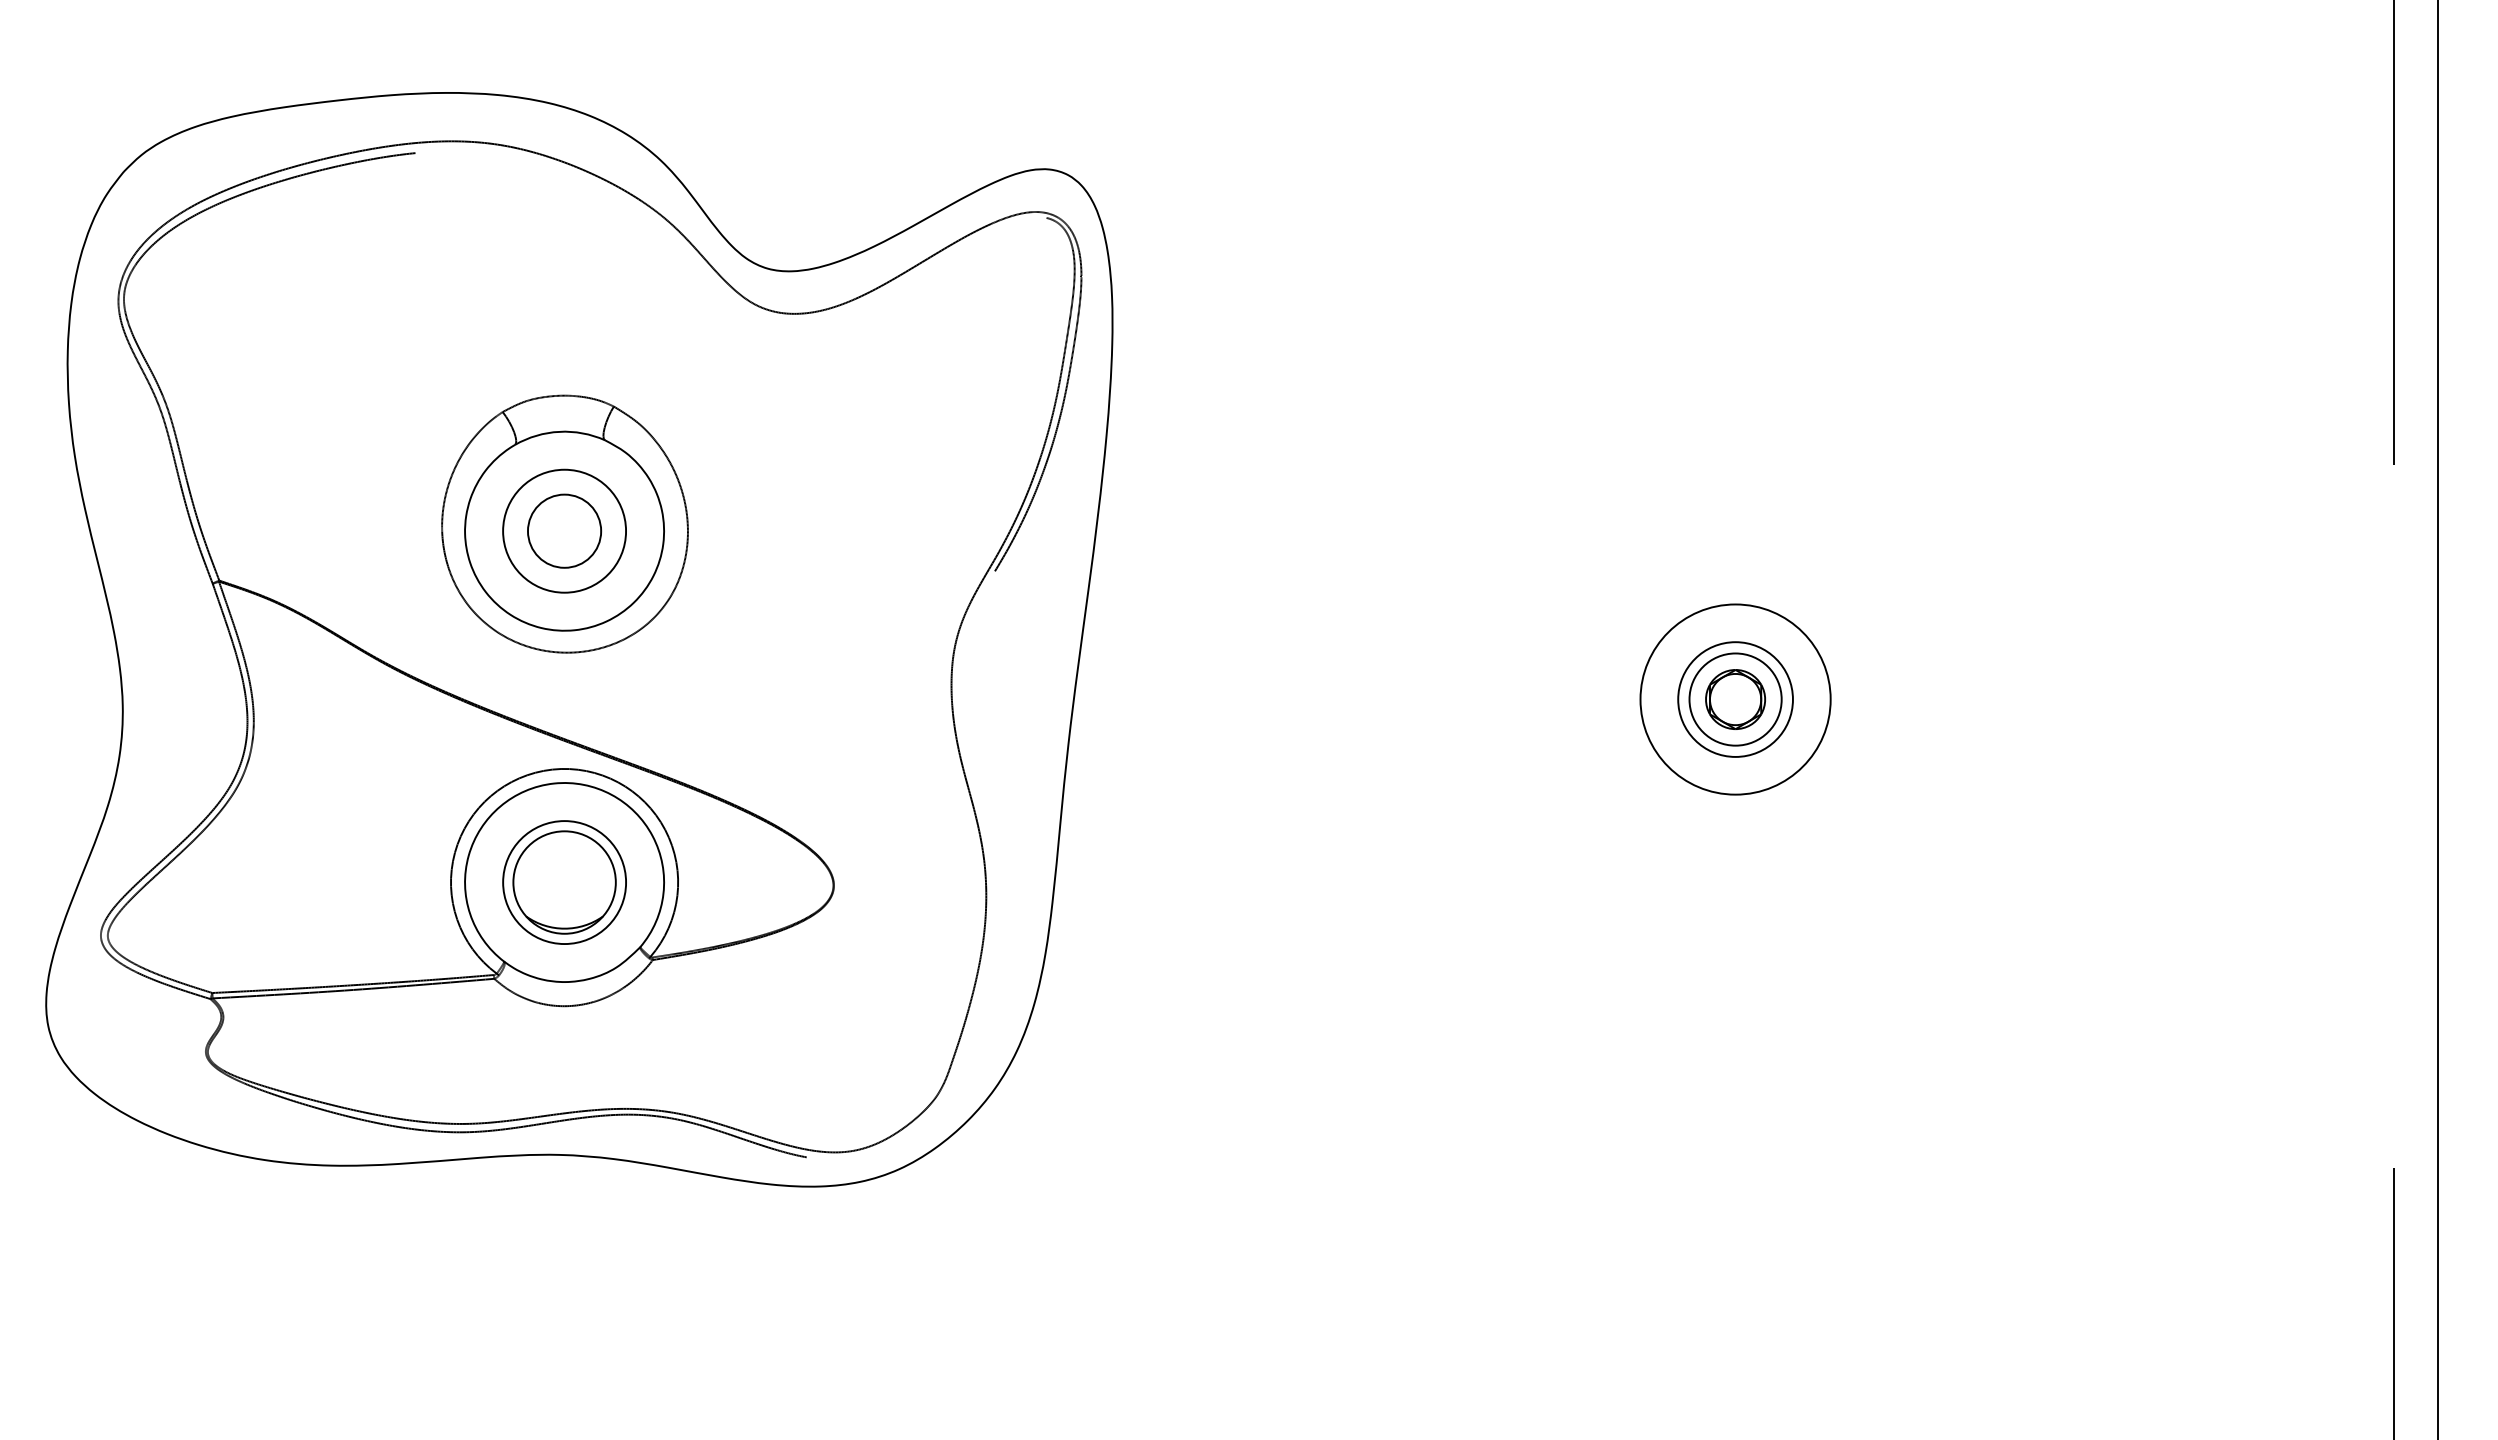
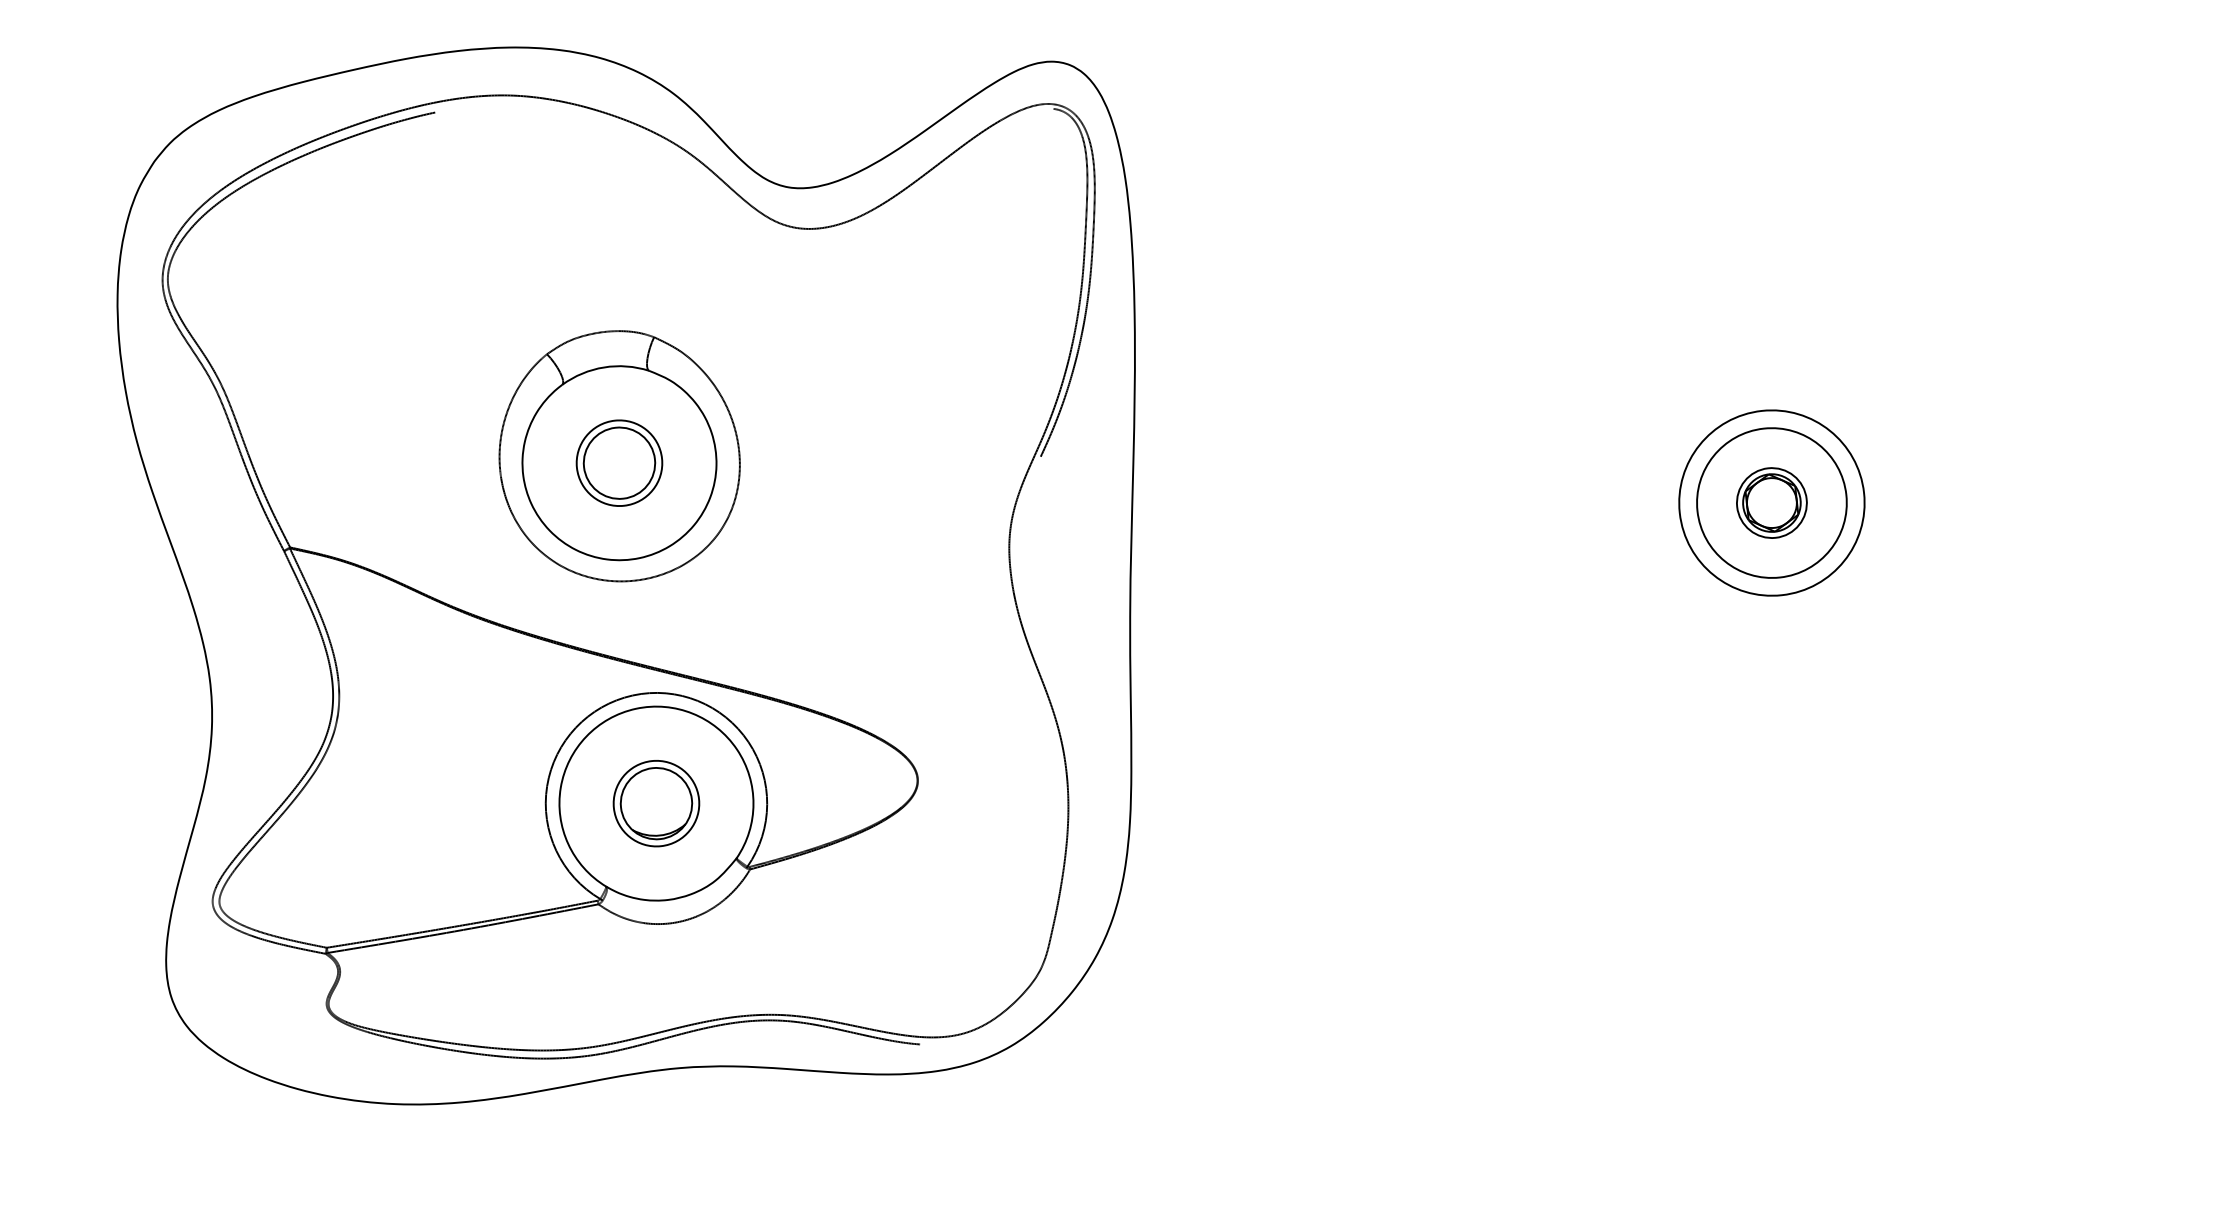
circle: (564, 531) -> (619, 463), size x0.71
circle: (1735, 699) -> (1771, 503), size x0.62
circle: (1735, 699) -> (1771, 503), size x1.67
part: (564, 882) -> (656, 803), size x0.71

